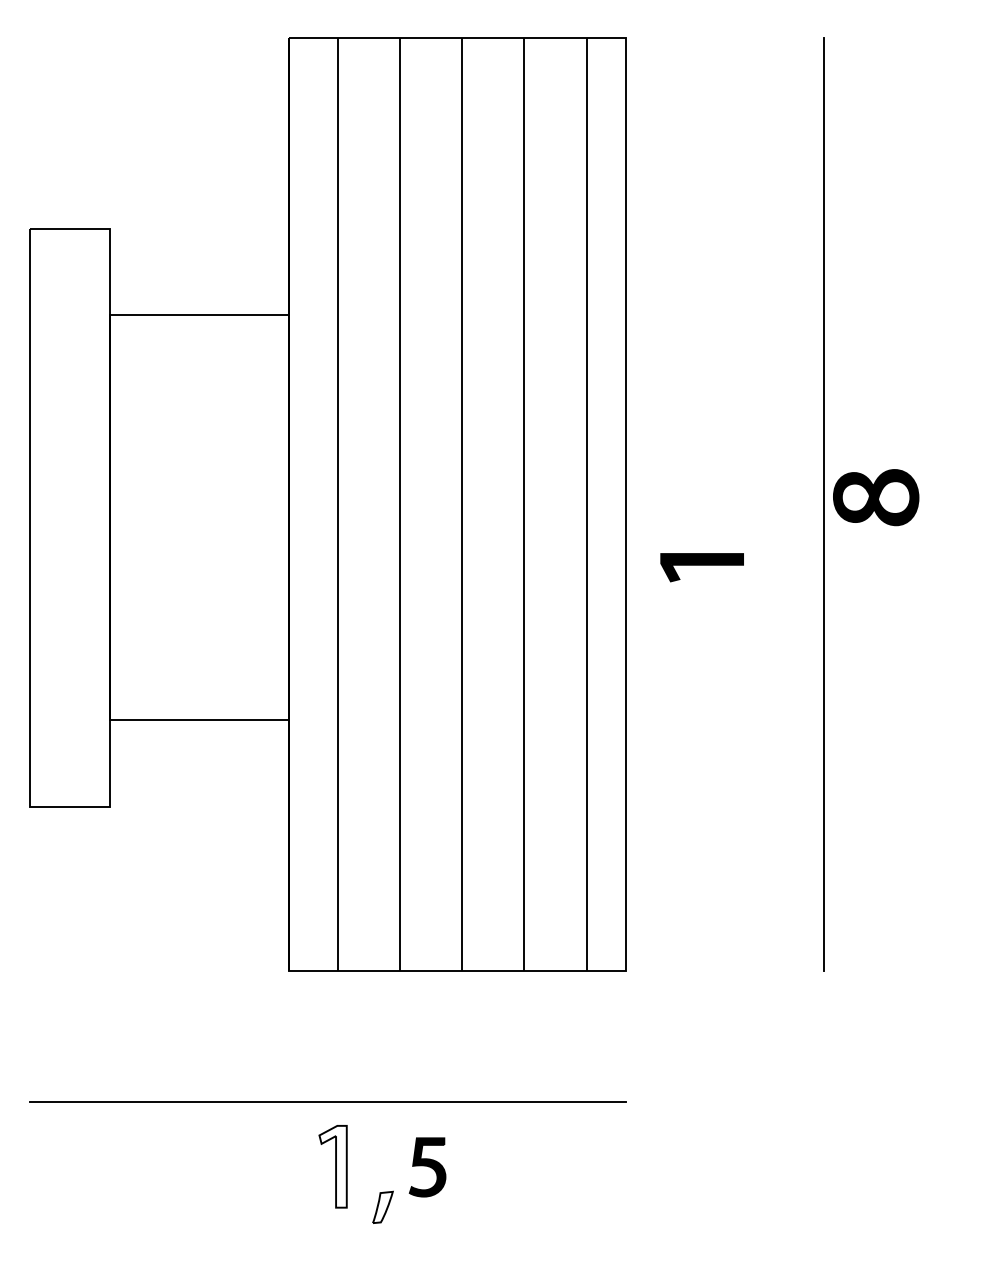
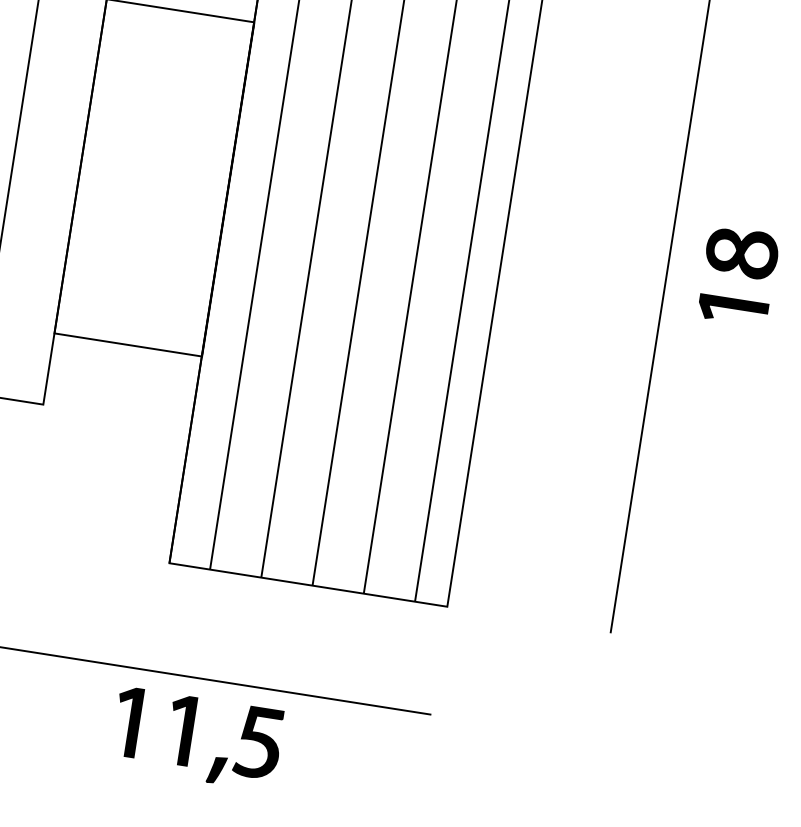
part: (876, 497) -> (742, 252), moved
part: (701, 567) -> (732, 310), moved
part: (268, 1166) -> (127, 721), added
fill: (332, 1166) -> (180, 729), added
part: (427, 1167) -> (258, 743), size x1.43
fill: (382, 1207) -> (216, 770), added

